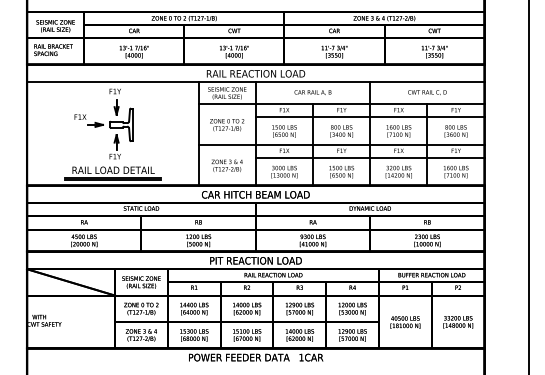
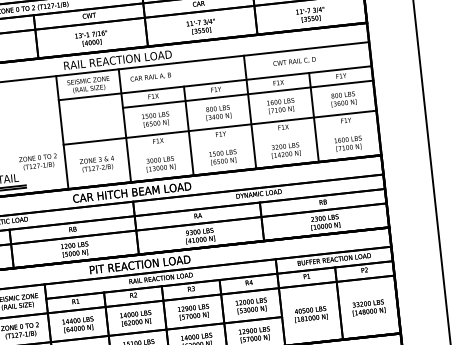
text: (312, 92) -> (150, 77), moved
text: (427, 92) -> (294, 61), moved
text: (227, 125) -> (38, 162), moved
line: (369, 158) -> (252, 139), removed

